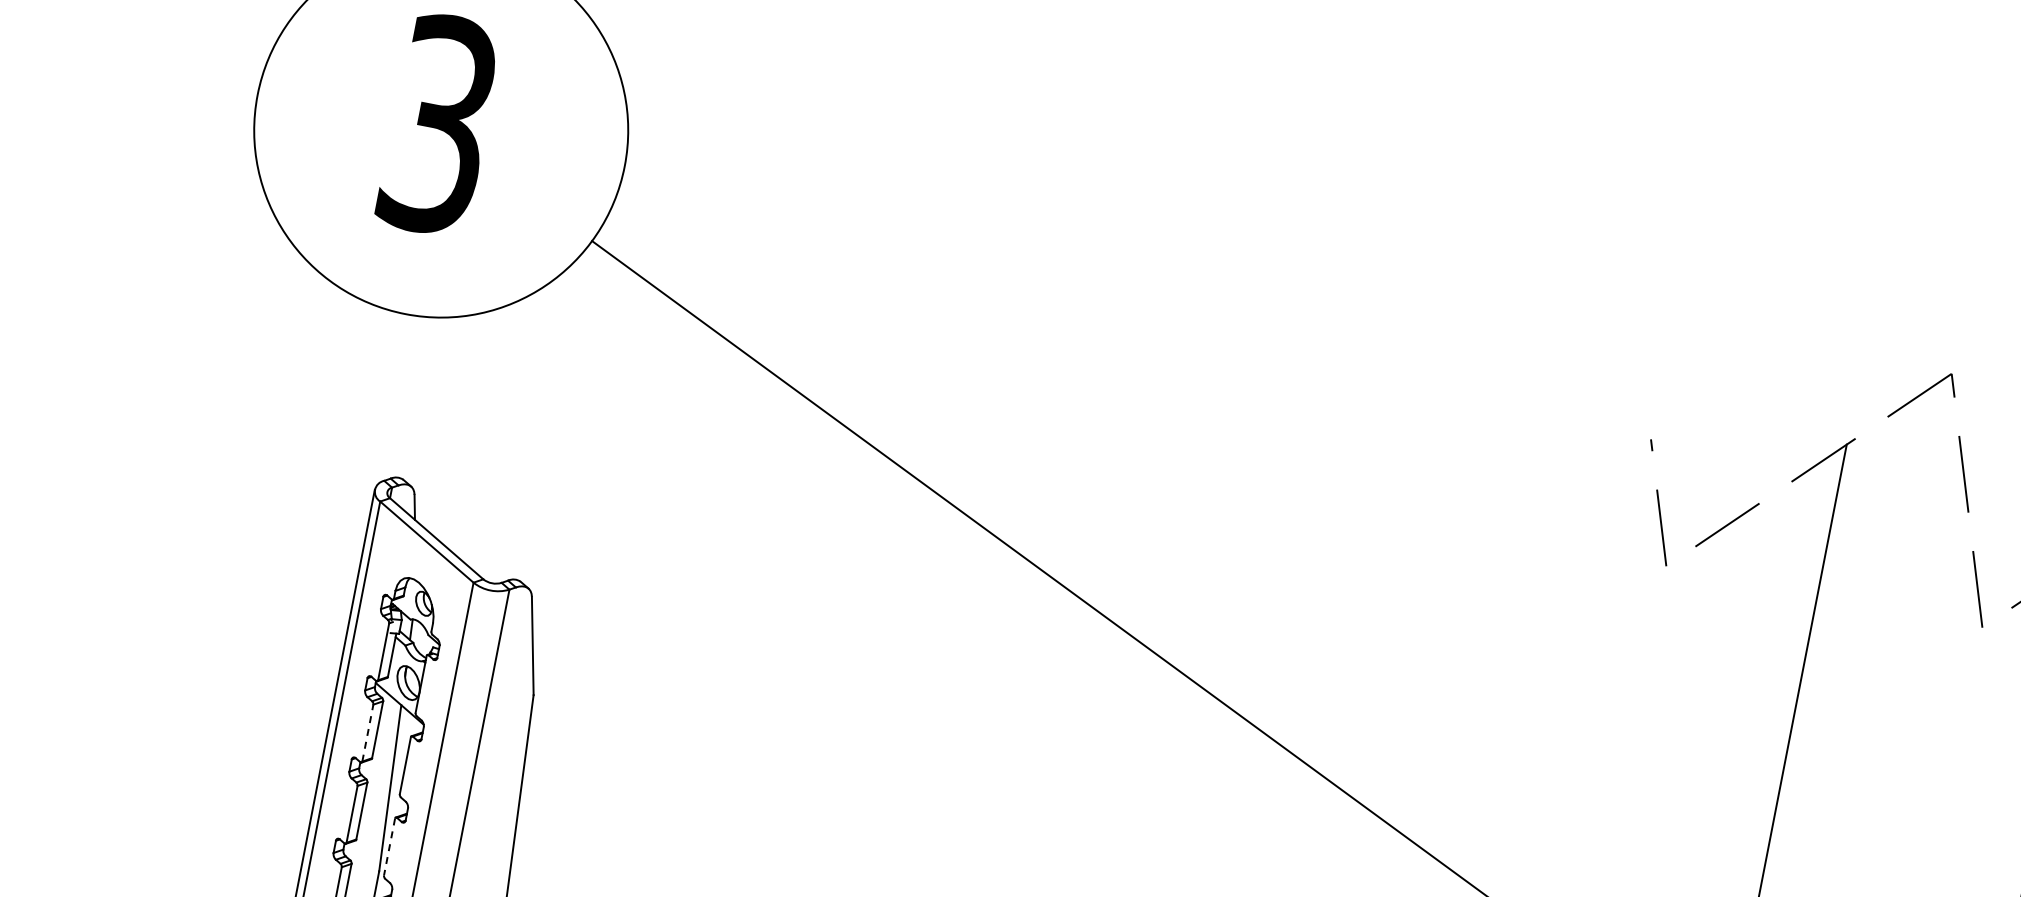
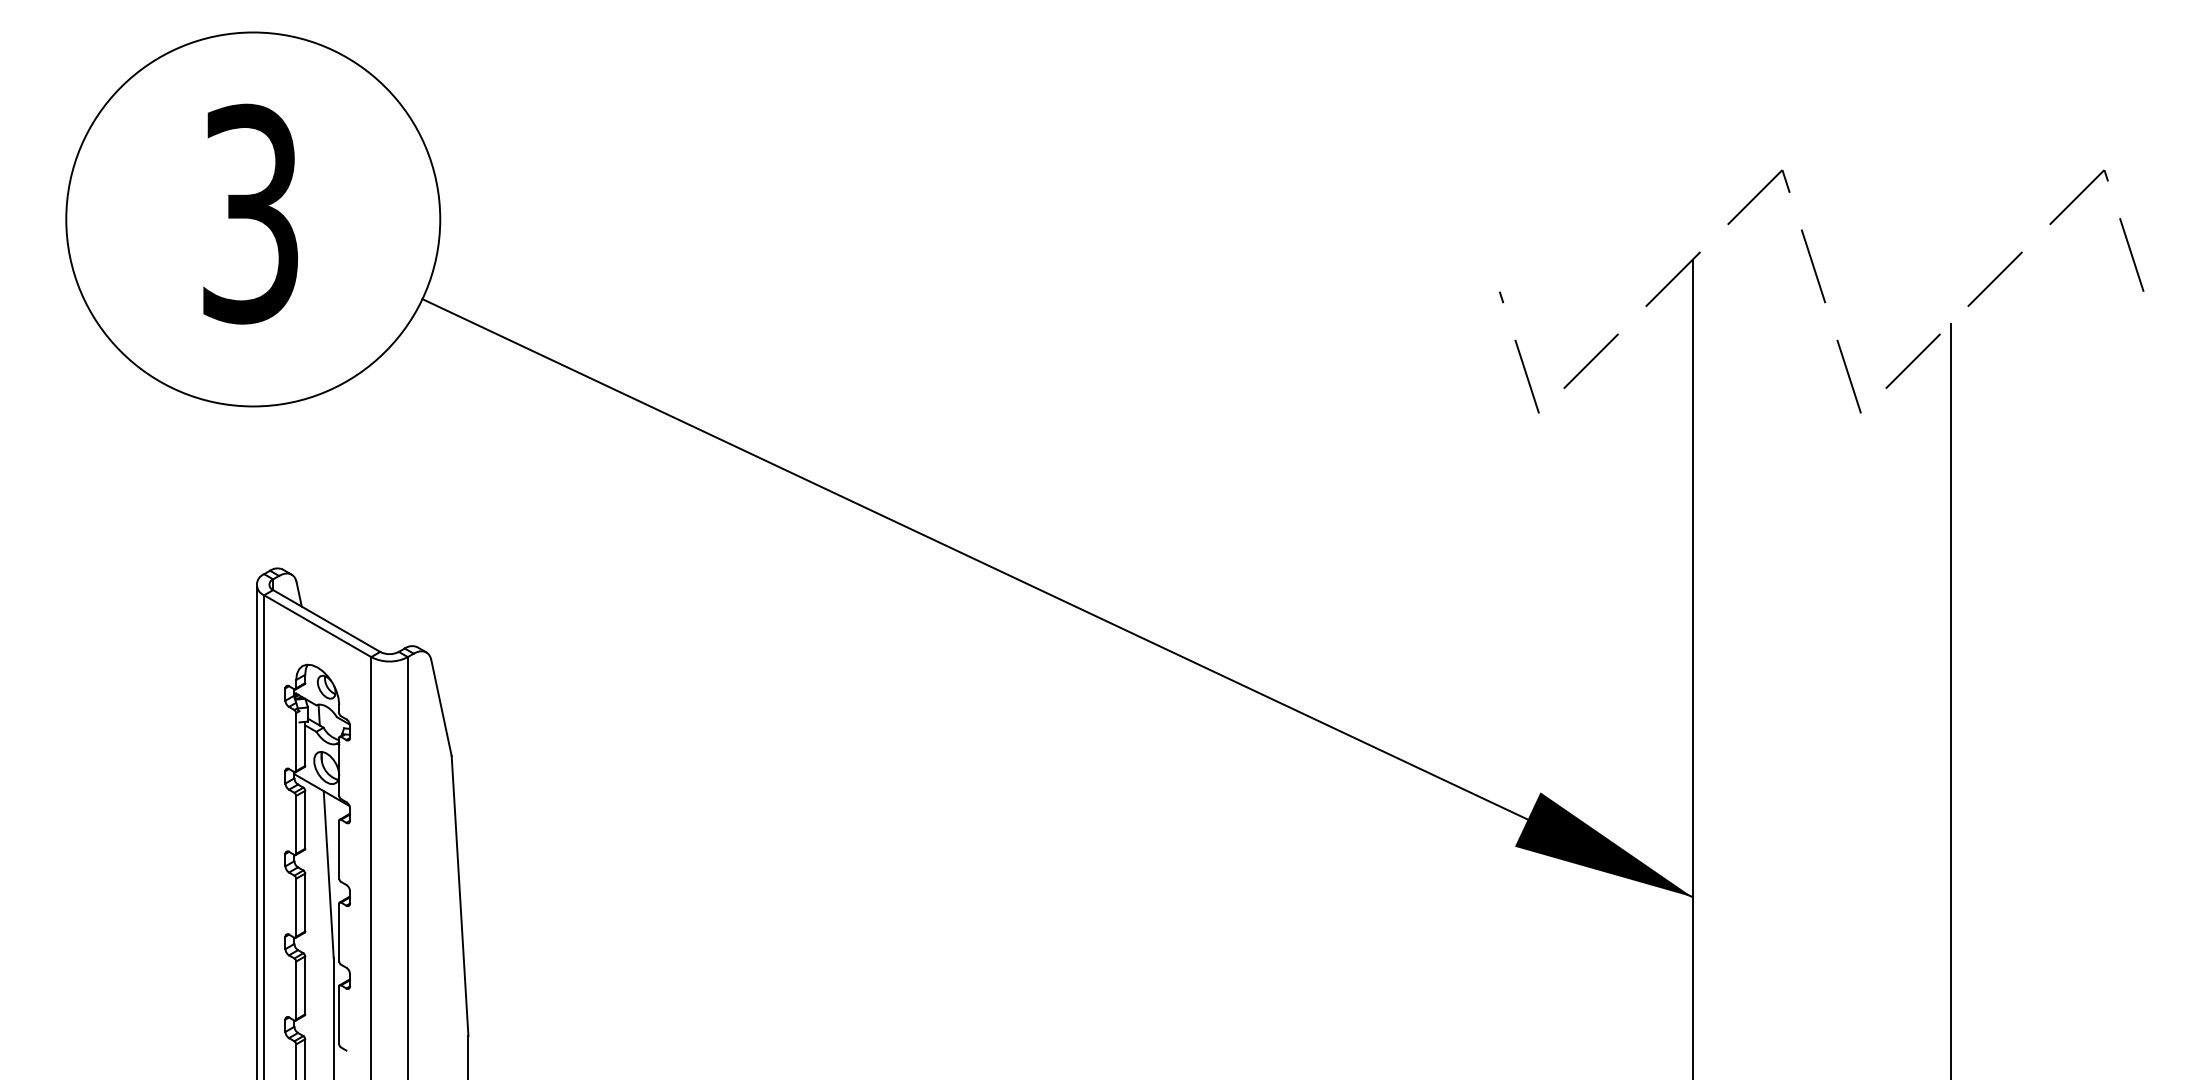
line: (368, 732) -> (296, 824), dashed -> solid
line: (389, 846) -> (339, 932), dashed -> solid

